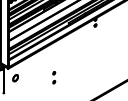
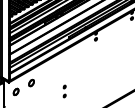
part: (31, 68) -> (31, 82), added
part: (54, 77) -> (64, 91), moved

